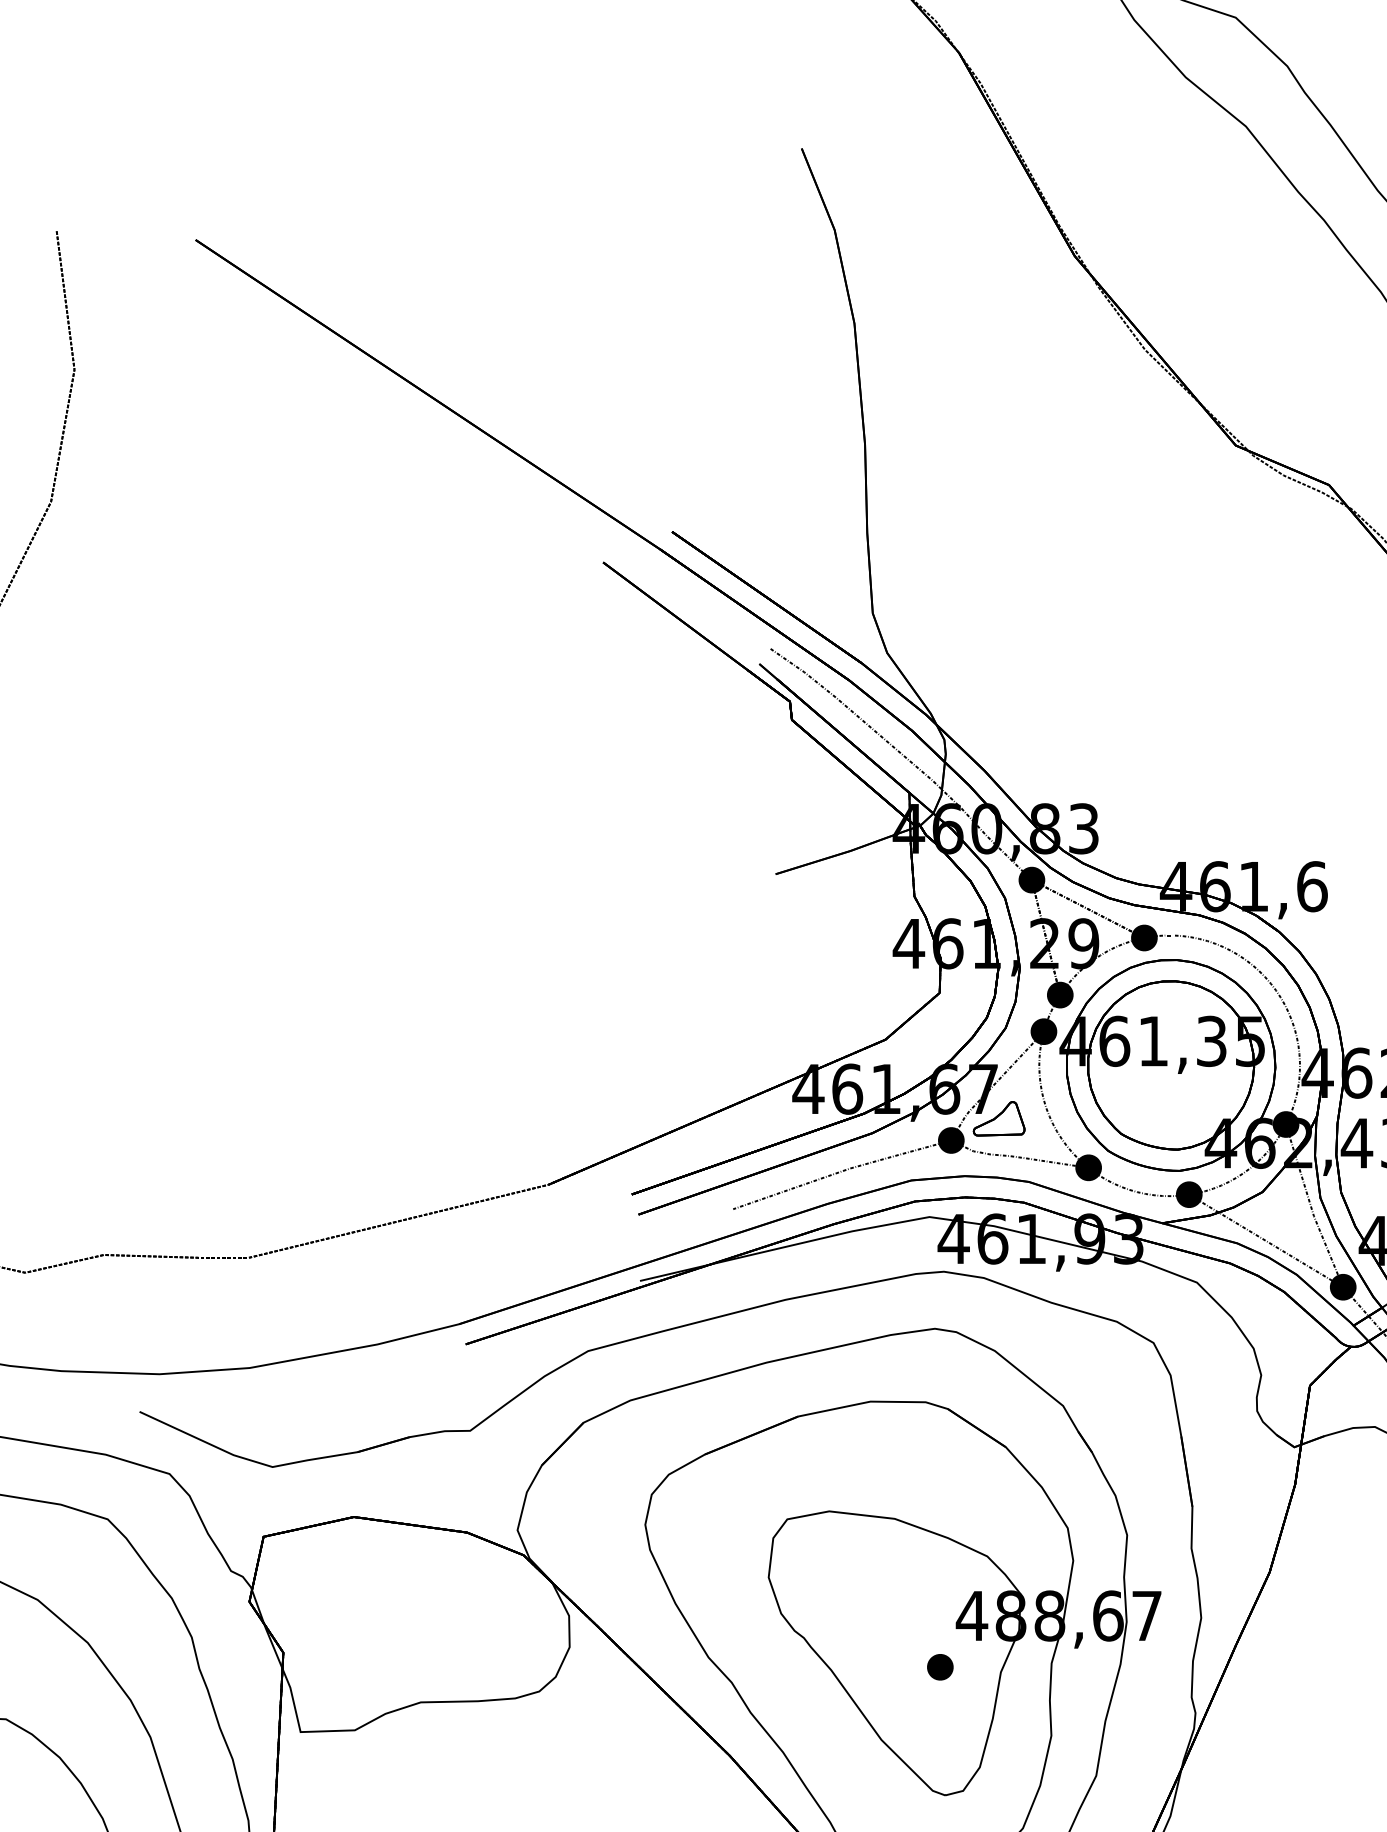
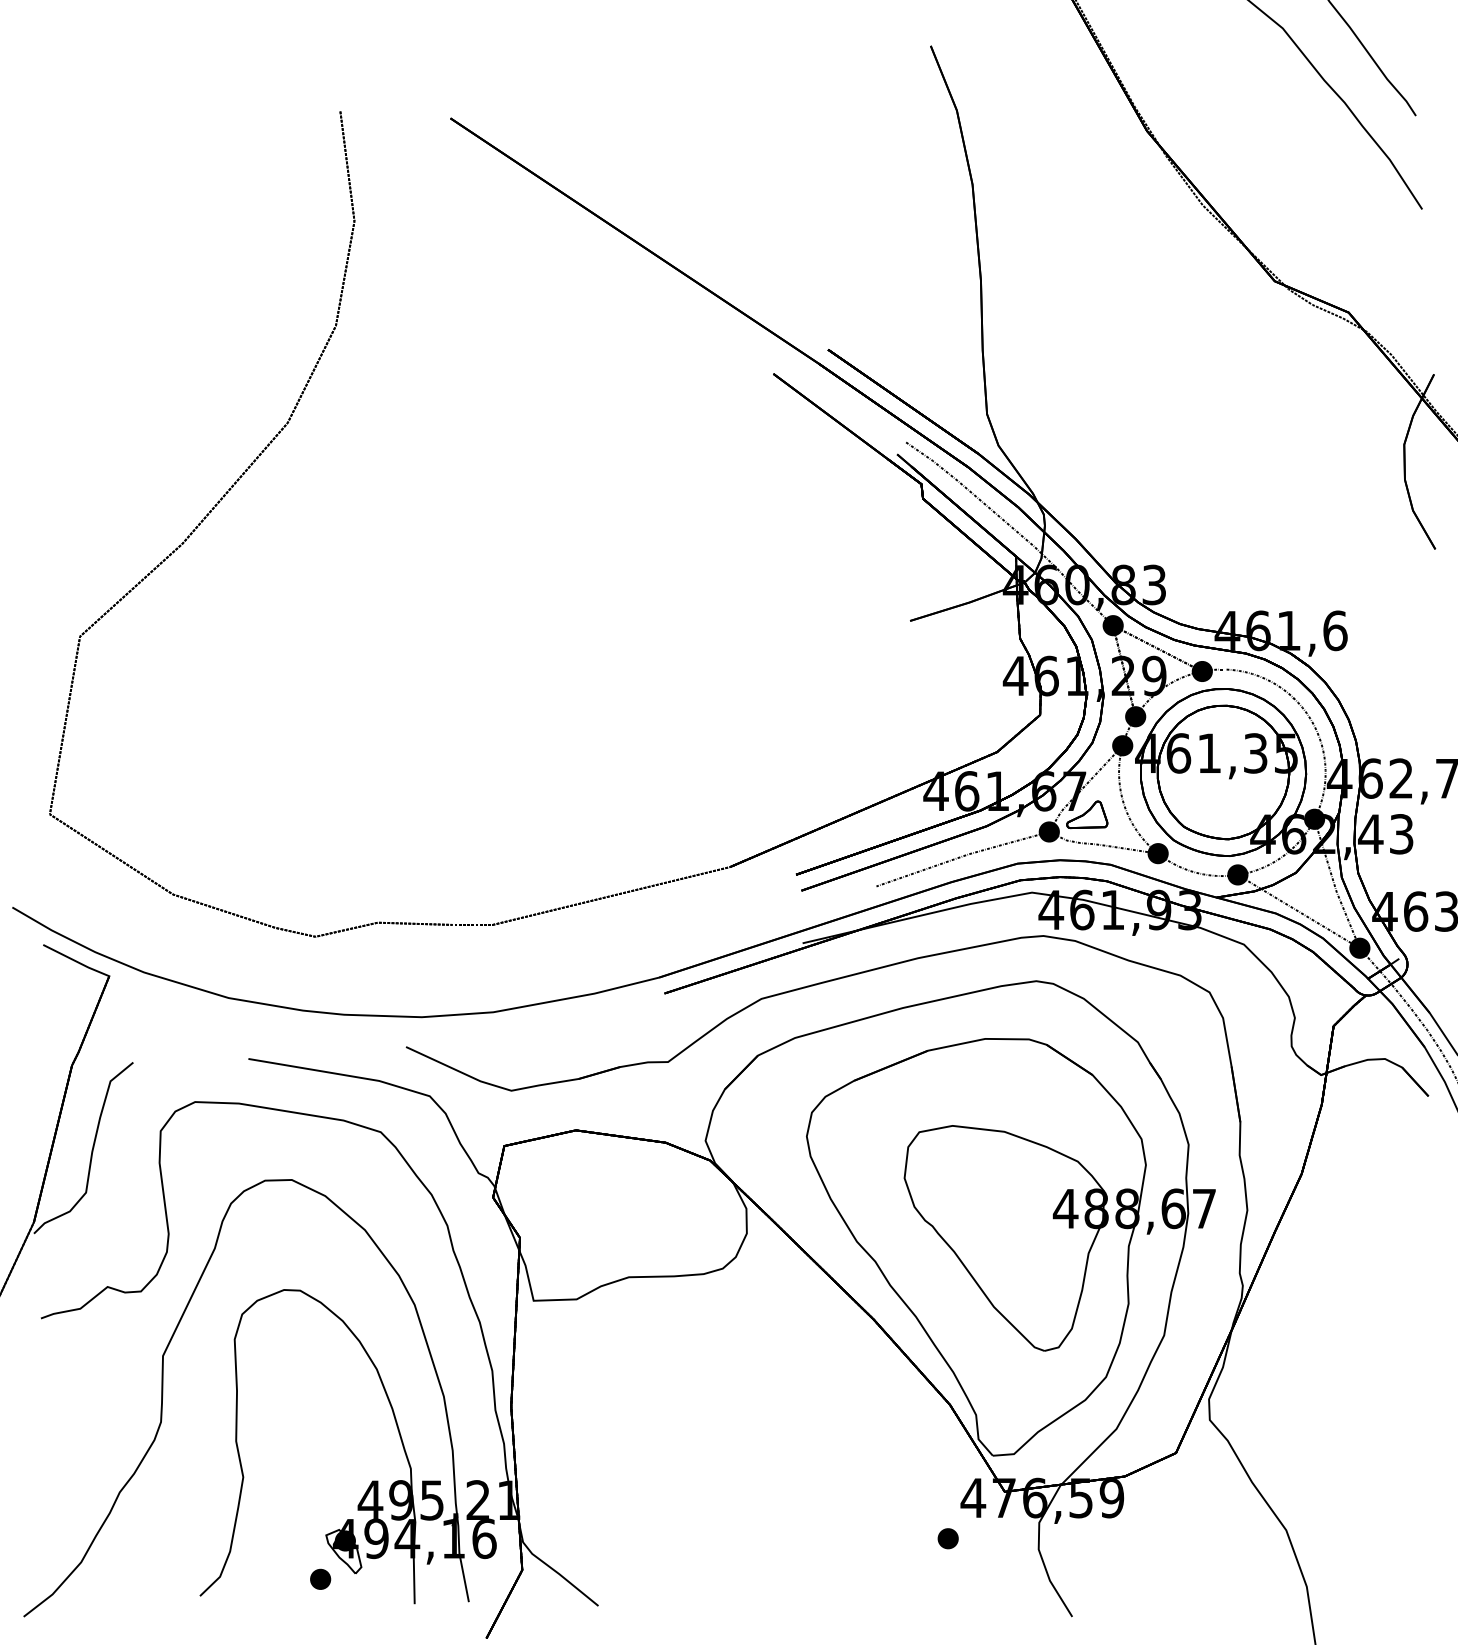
part: (940, 1667) -> (1040, 1249), removed

